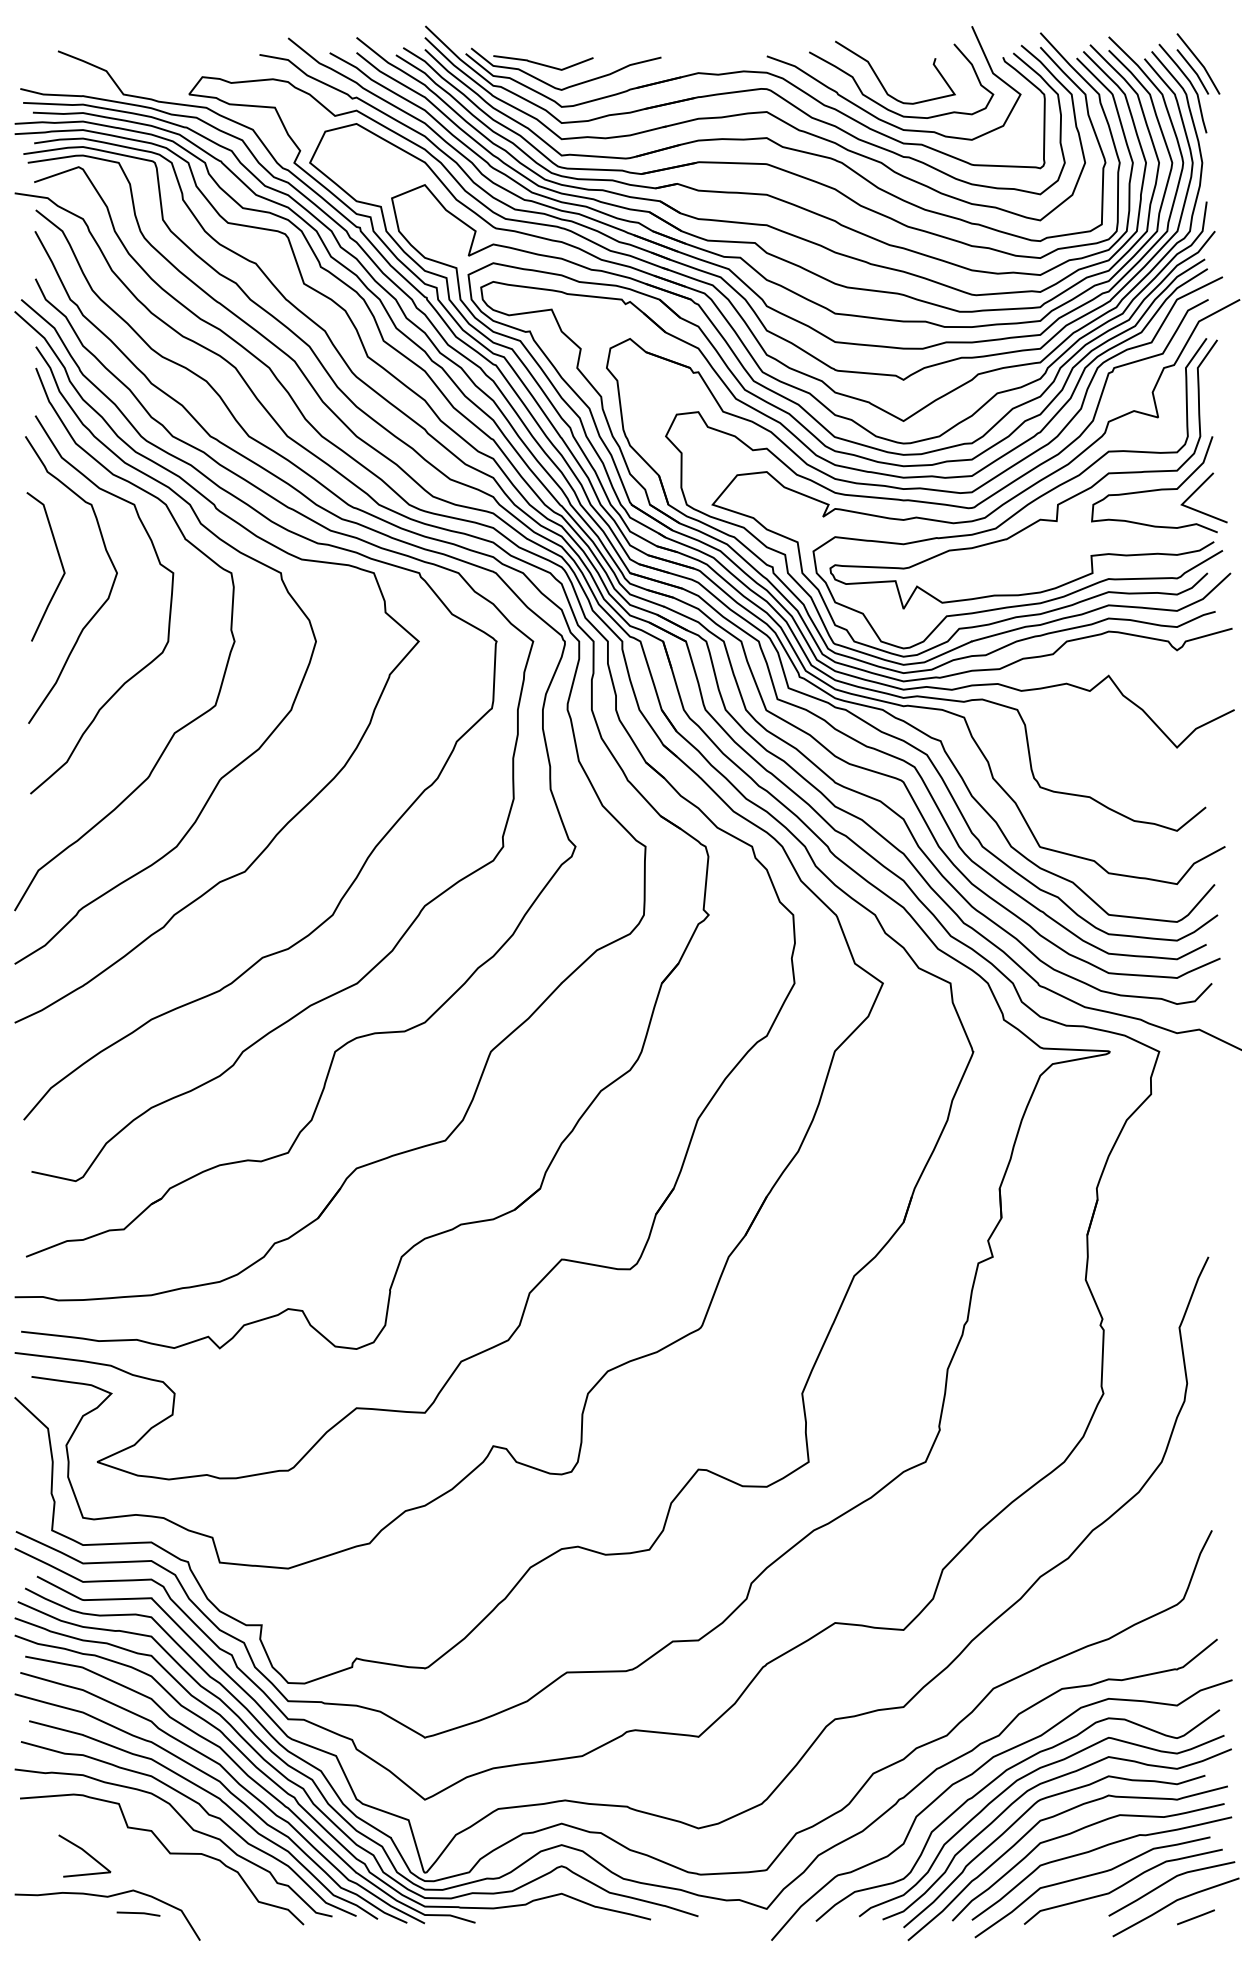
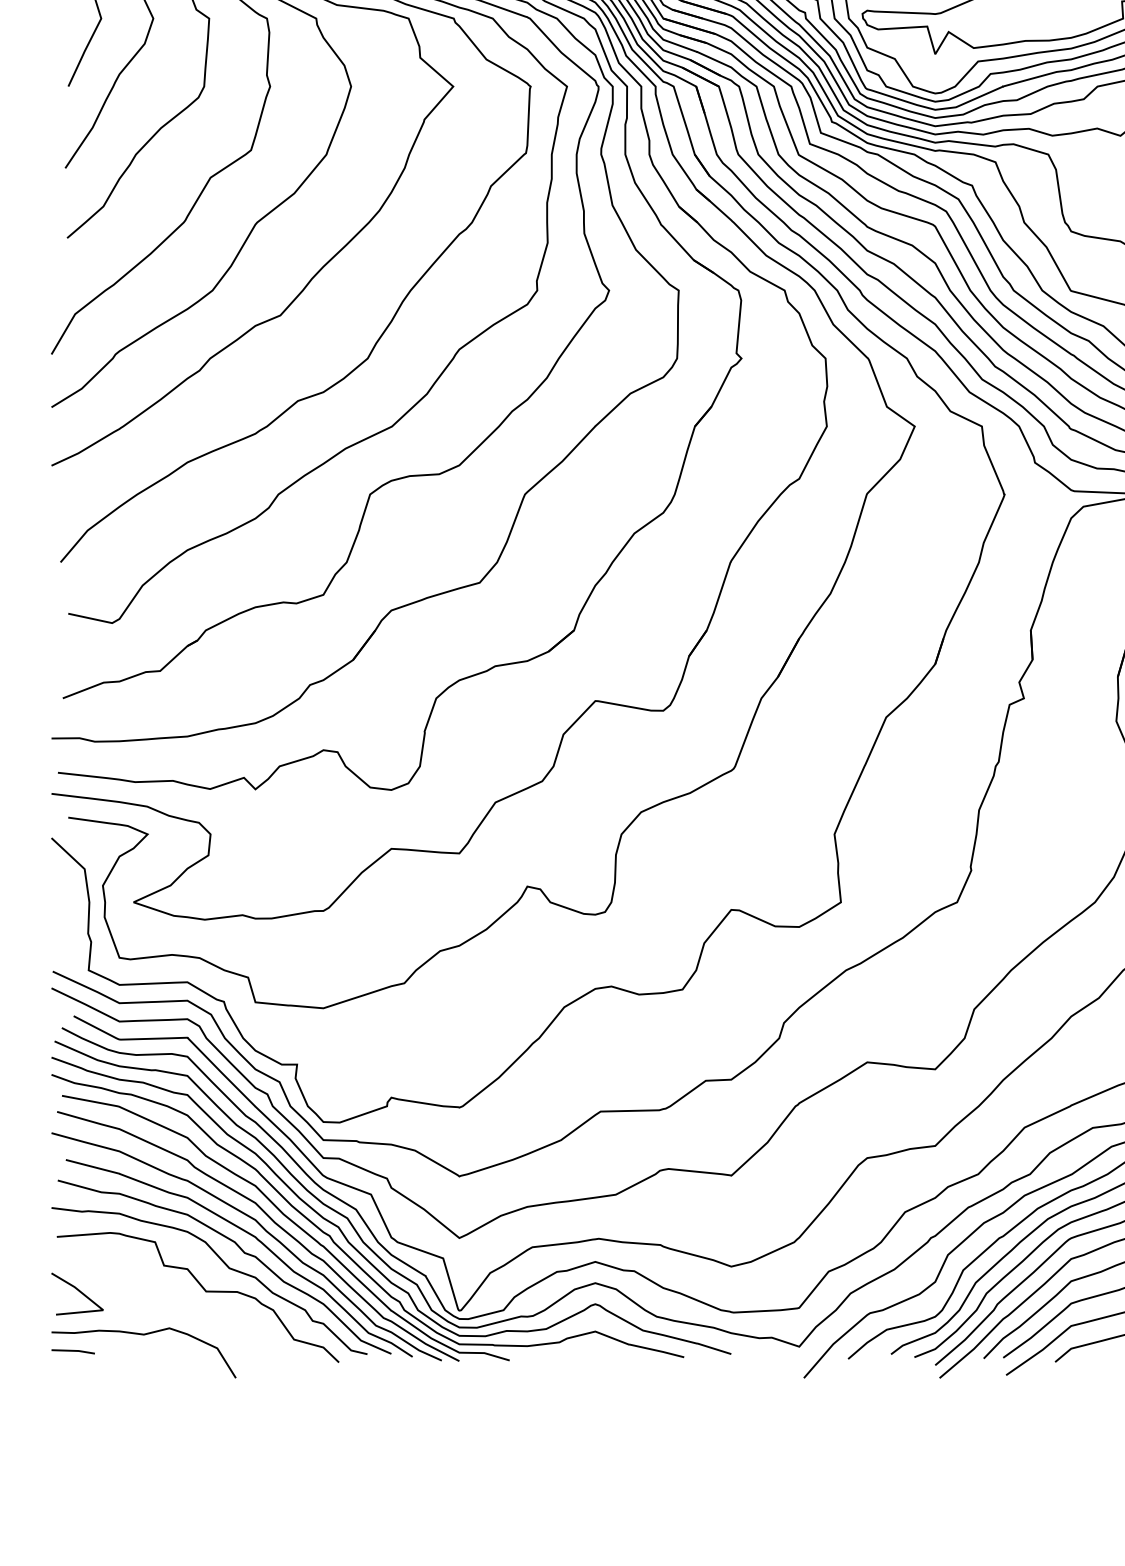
line: (85, 1853) -> (78, 1291), moved
line: (138, 1913) -> (73, 1351), moved

